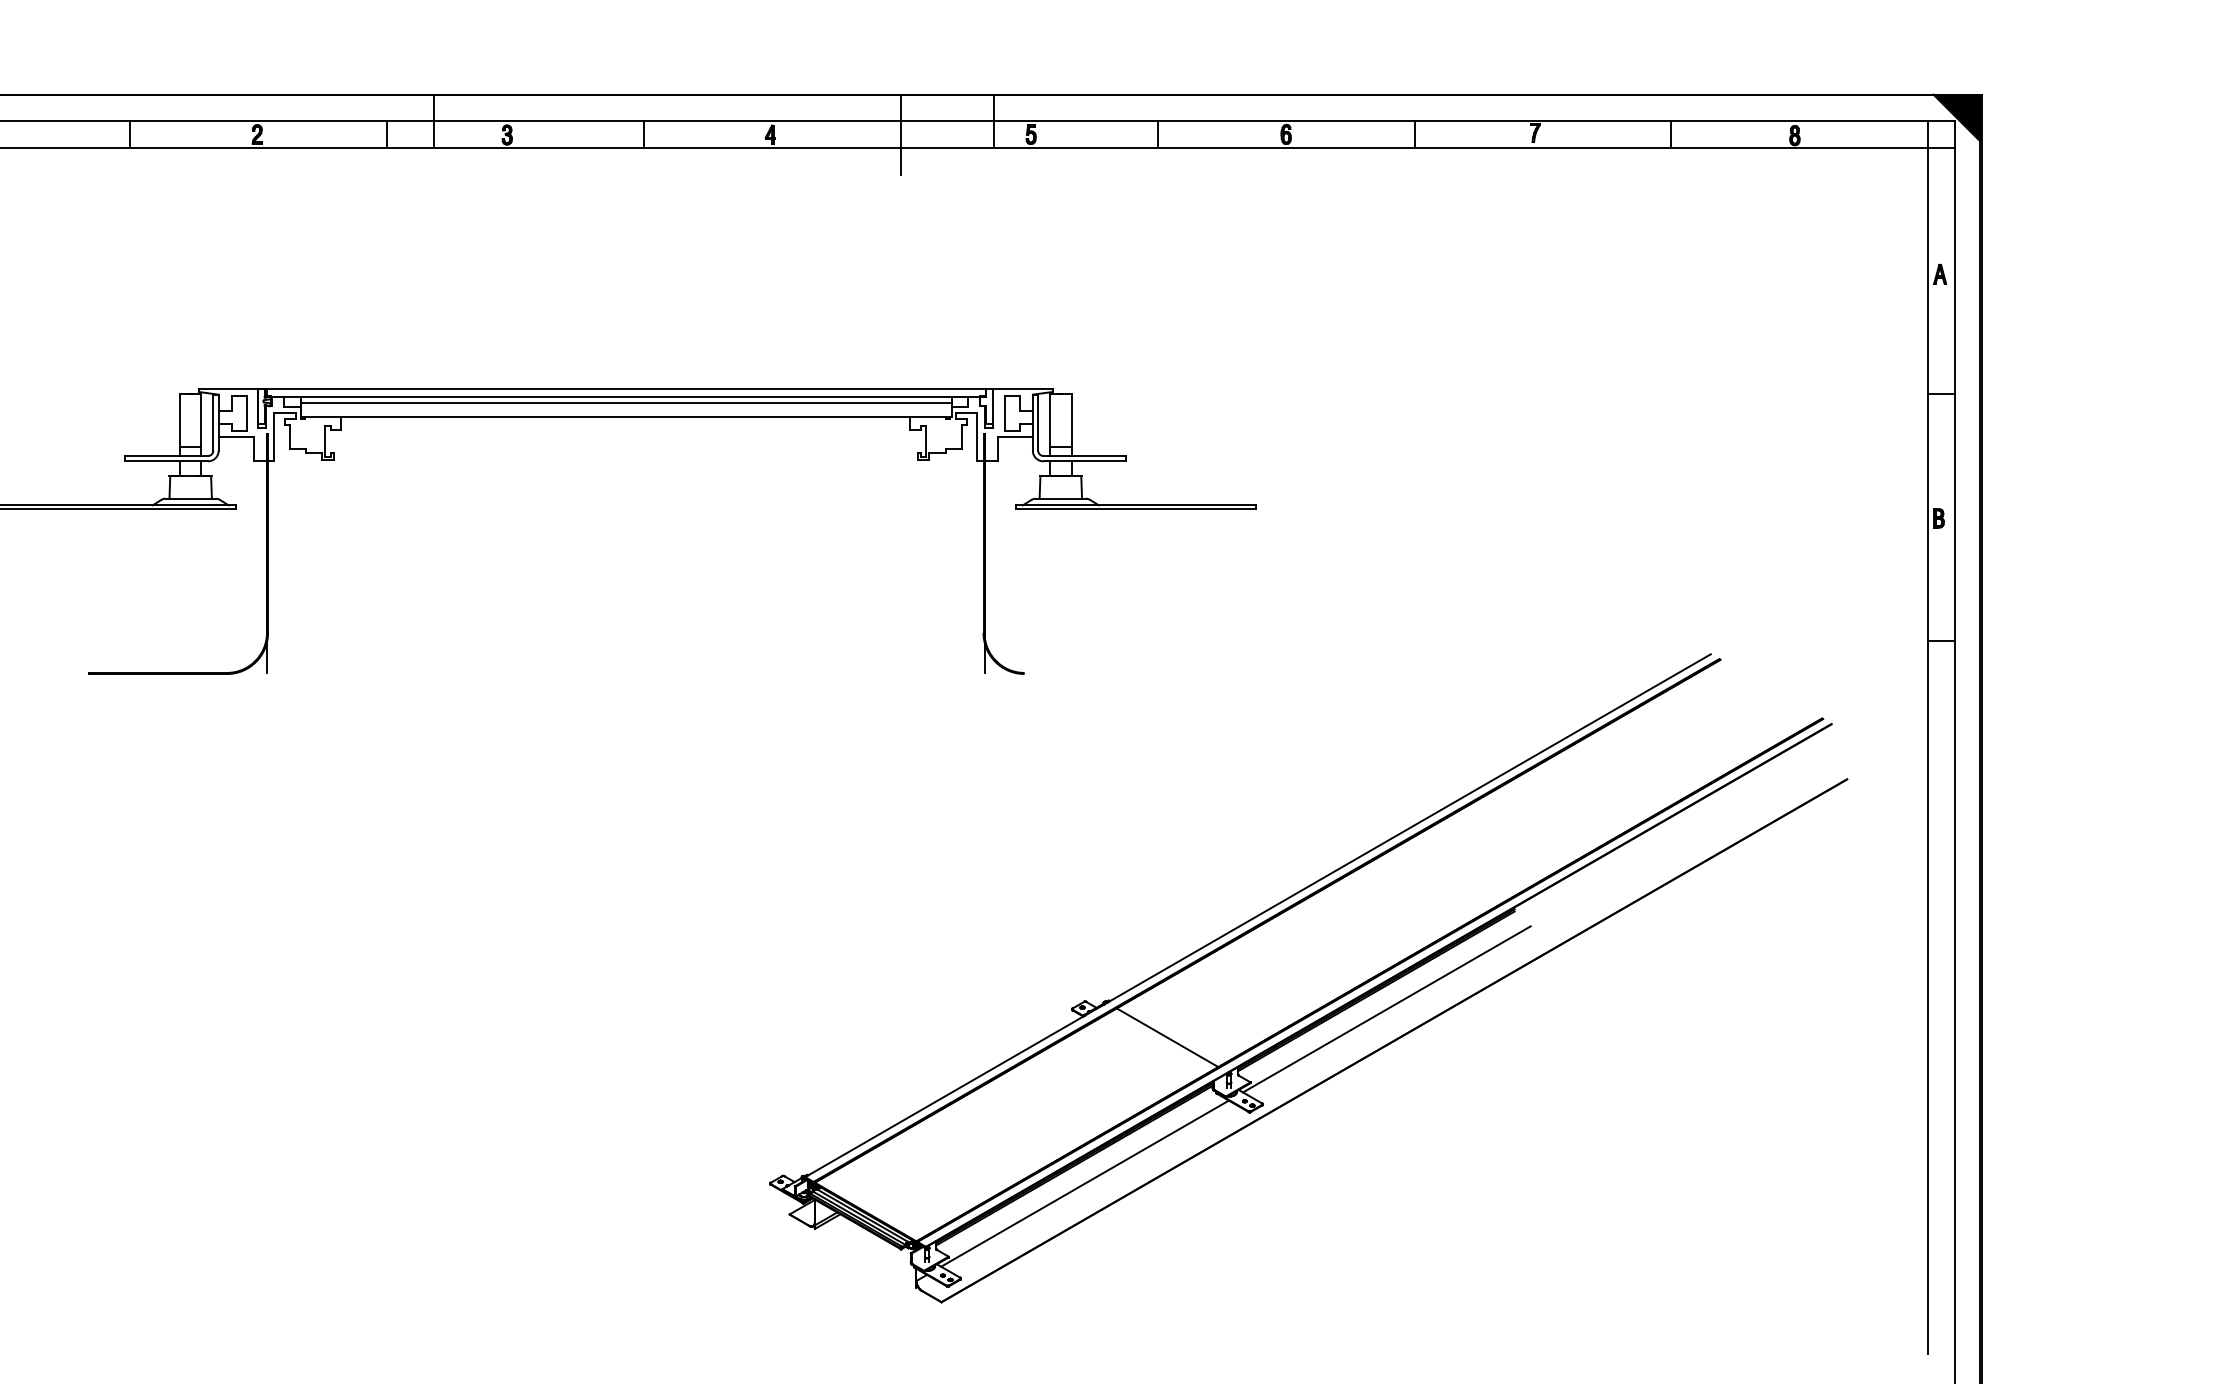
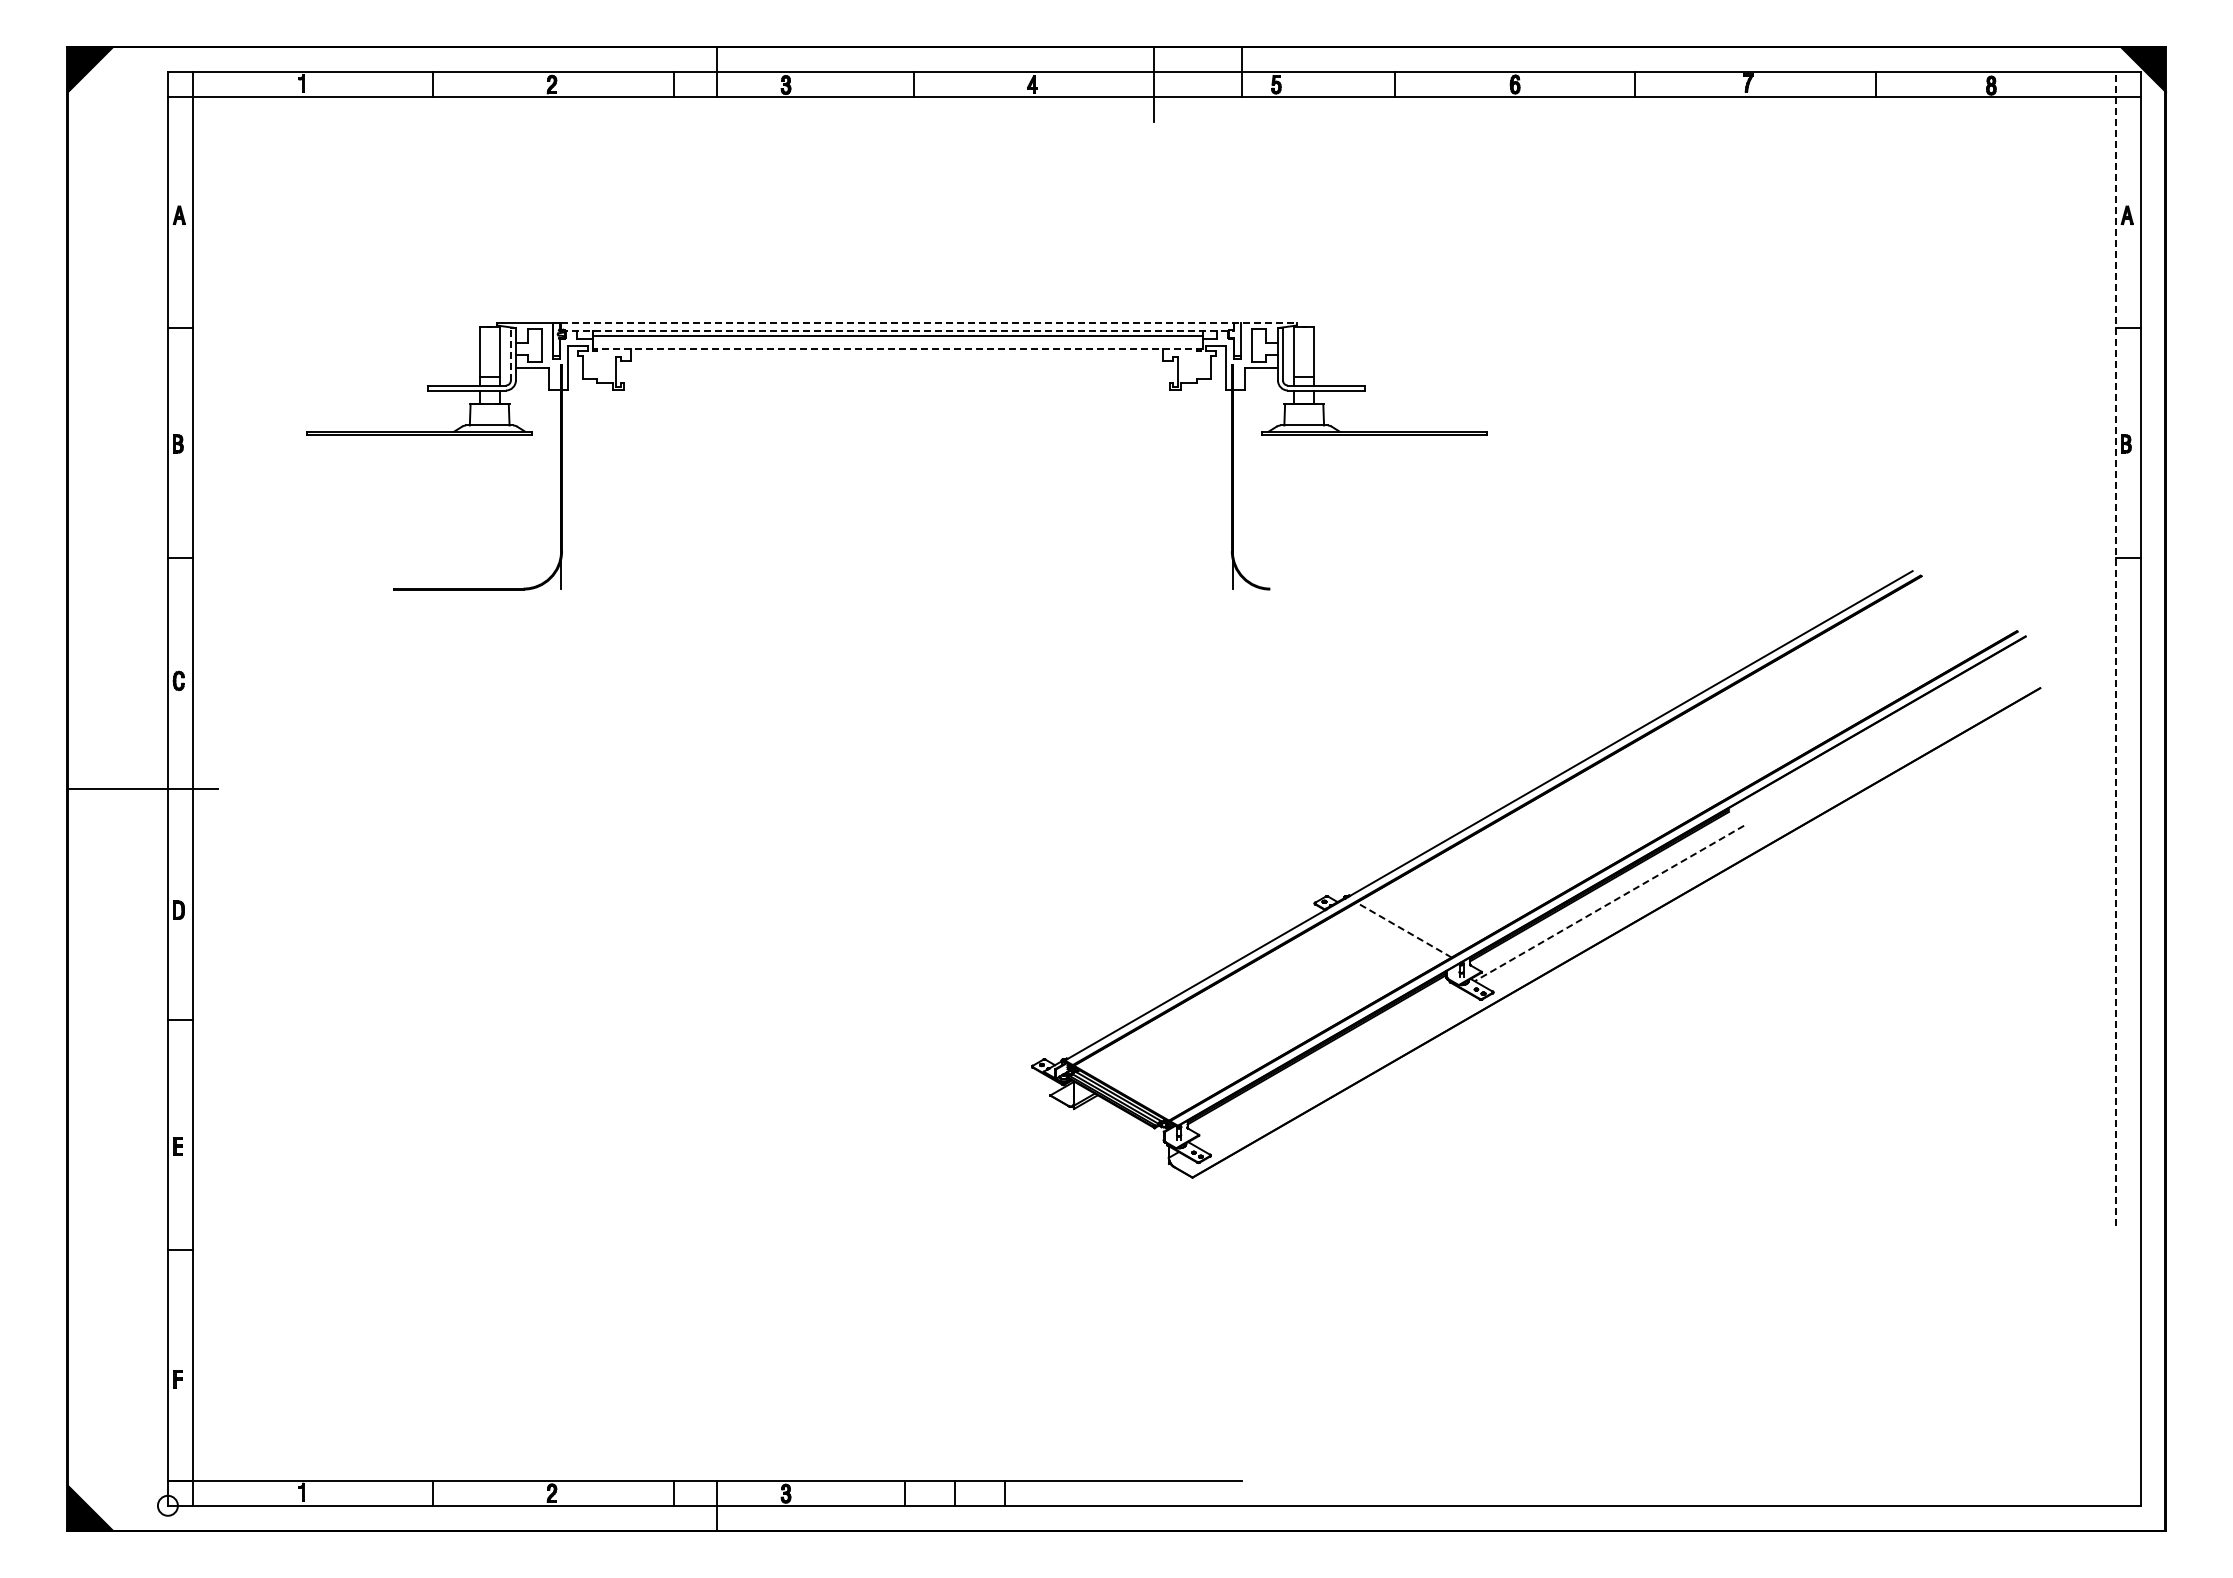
line: (659, 389) -> (928, 323), solid -> dashed
line: (626, 397) -> (897, 330), solid -> dashed
line: (626, 417) -> (897, 349), solid -> dashed
line: (212, 421) -> (510, 353), solid -> dashed
line: (1928, 738) -> (2116, 649), solid -> dashed
line: (1386, 1009) -> (1609, 903), solid -> dashed
line: (1167, 1038) -> (1404, 930), solid -> dashed
line: (1084, 1183) -> (1326, 1066), removed

